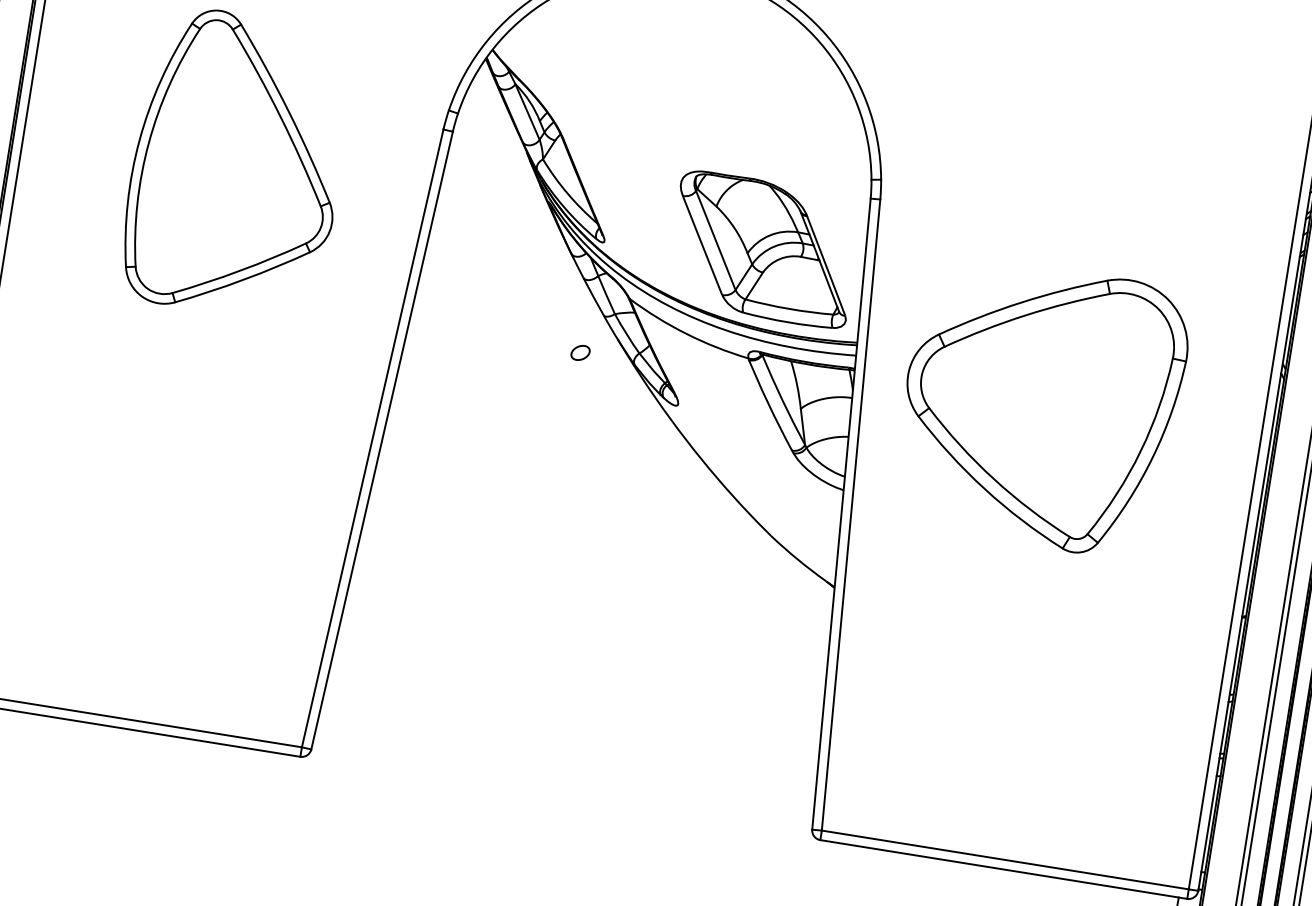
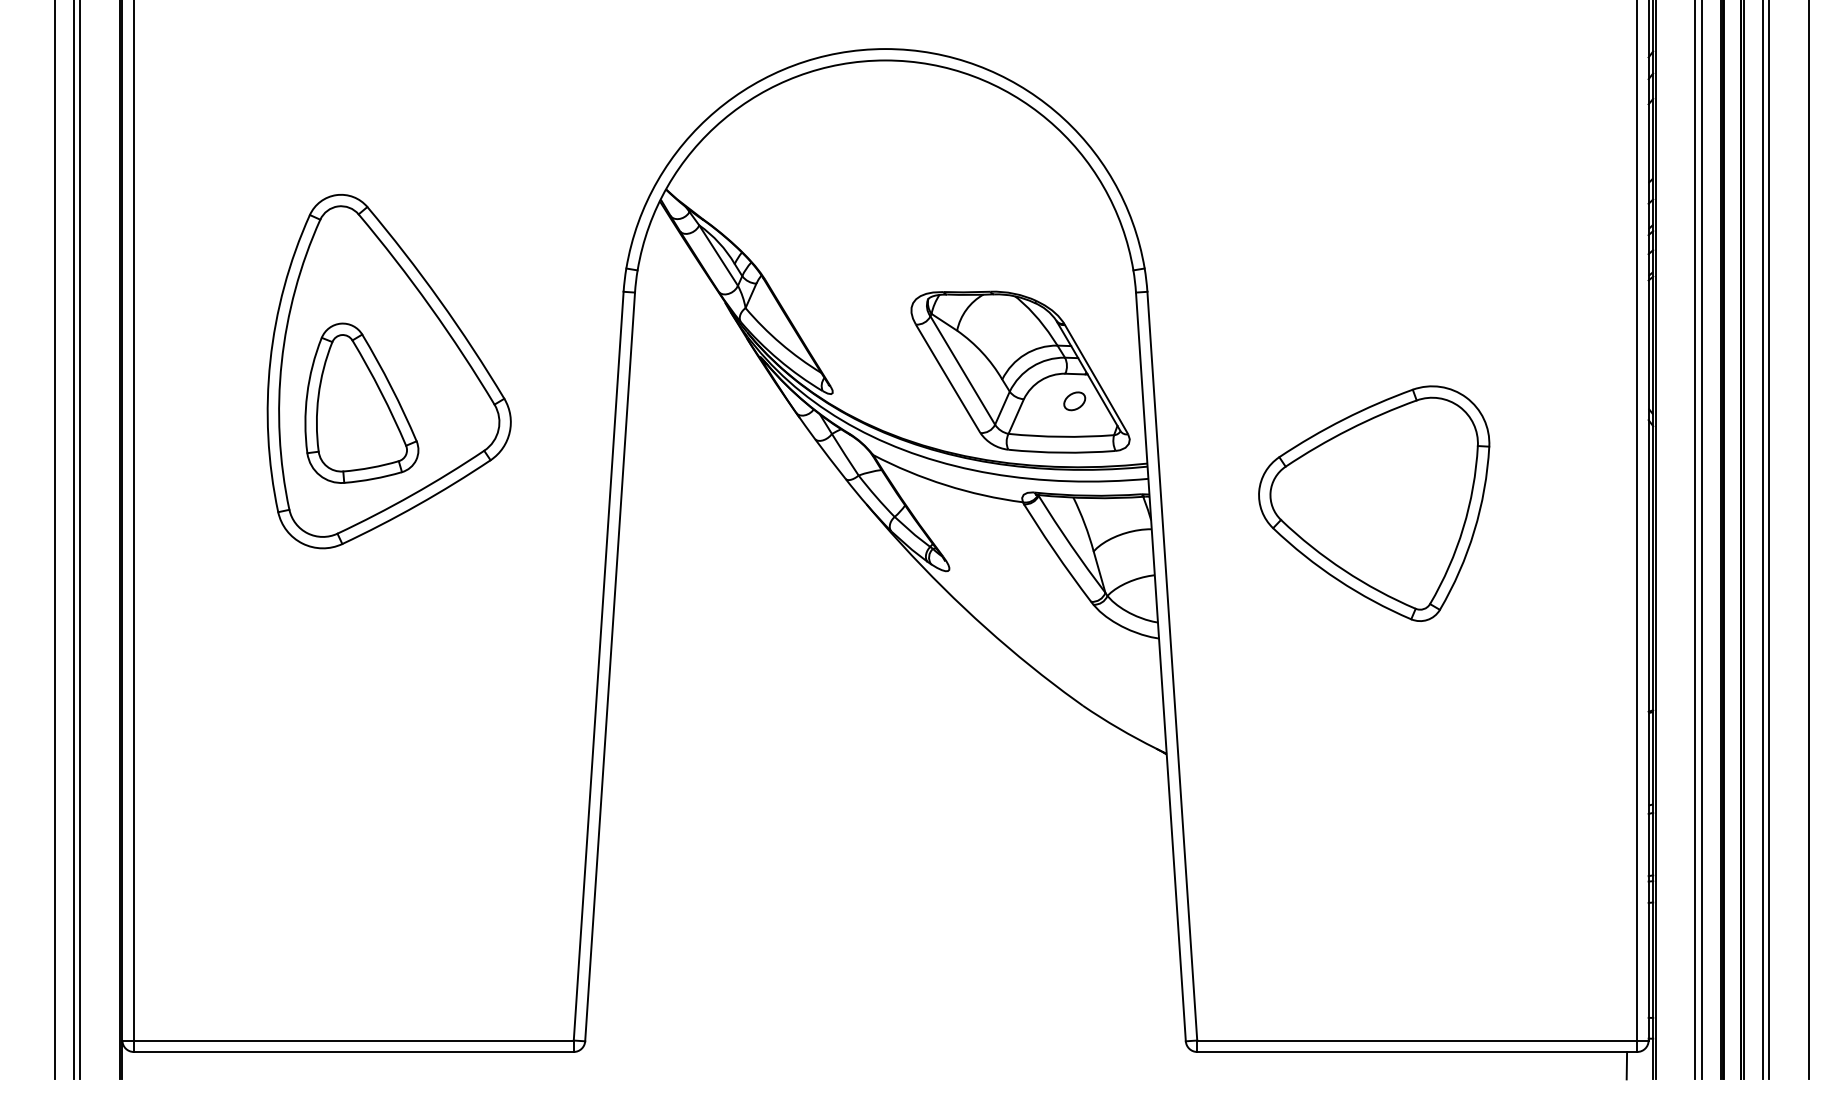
part: (210, 186) -> (361, 402), added
part: (580, 353) -> (1074, 401), moved
part: (1041, 406) -> (1374, 503), size x0.71

